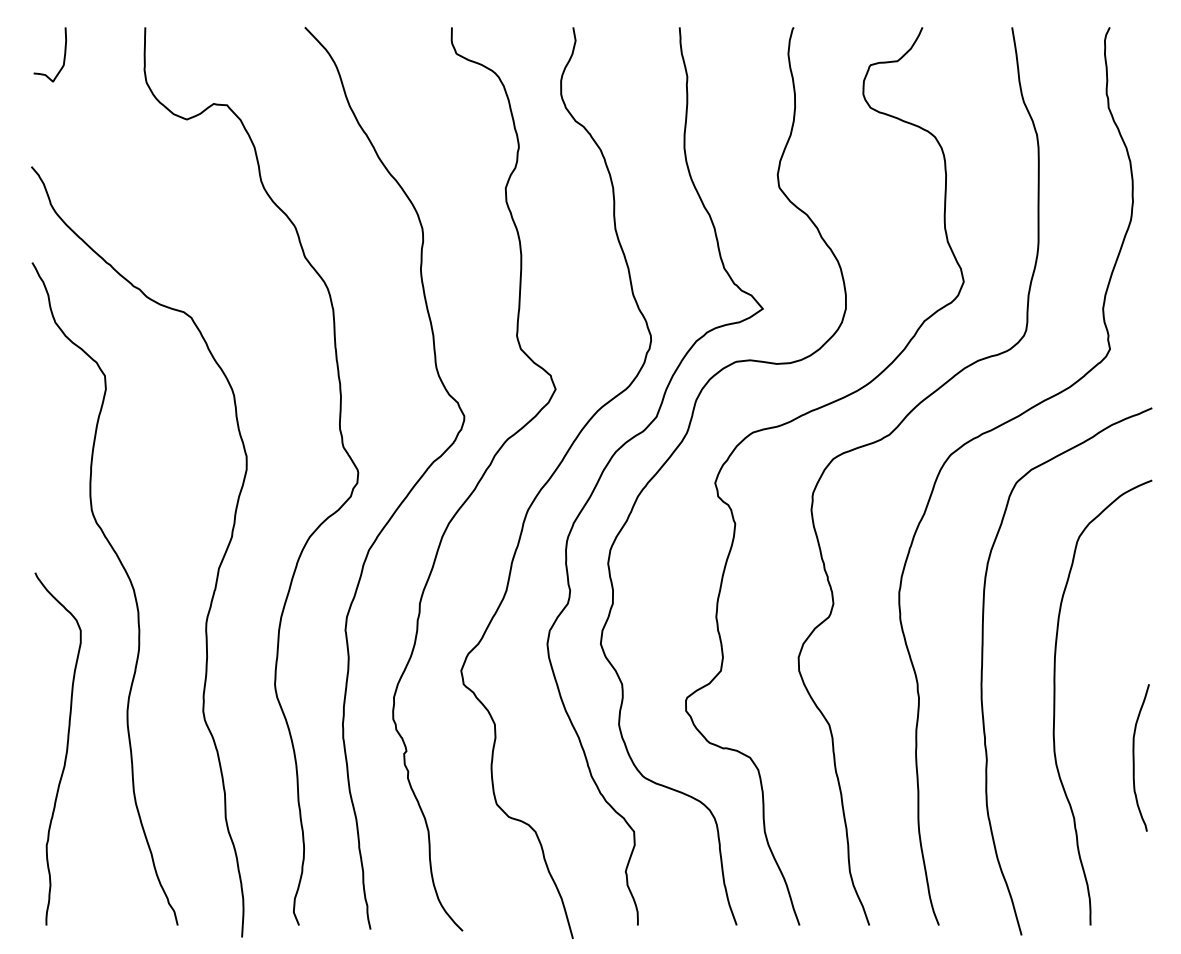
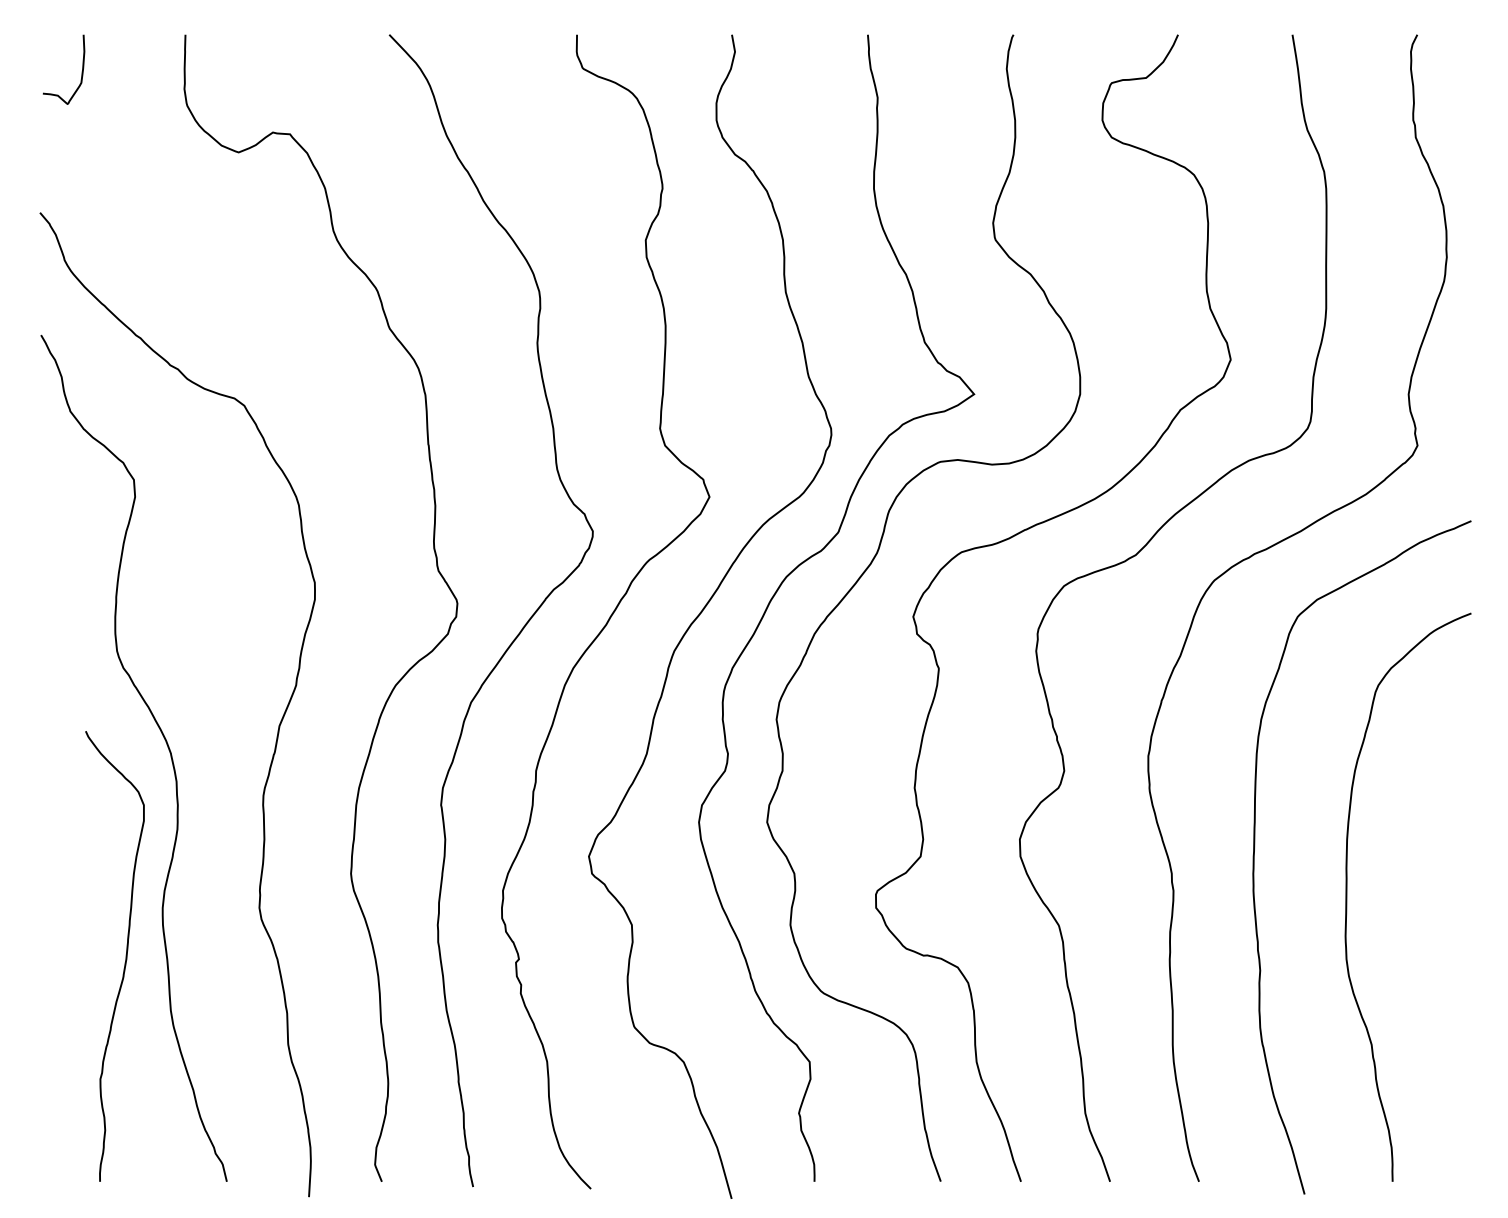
curve: (65, 752) -> (124, 960), moved
curve: (1134, 757) -> (1448, 967), removed

